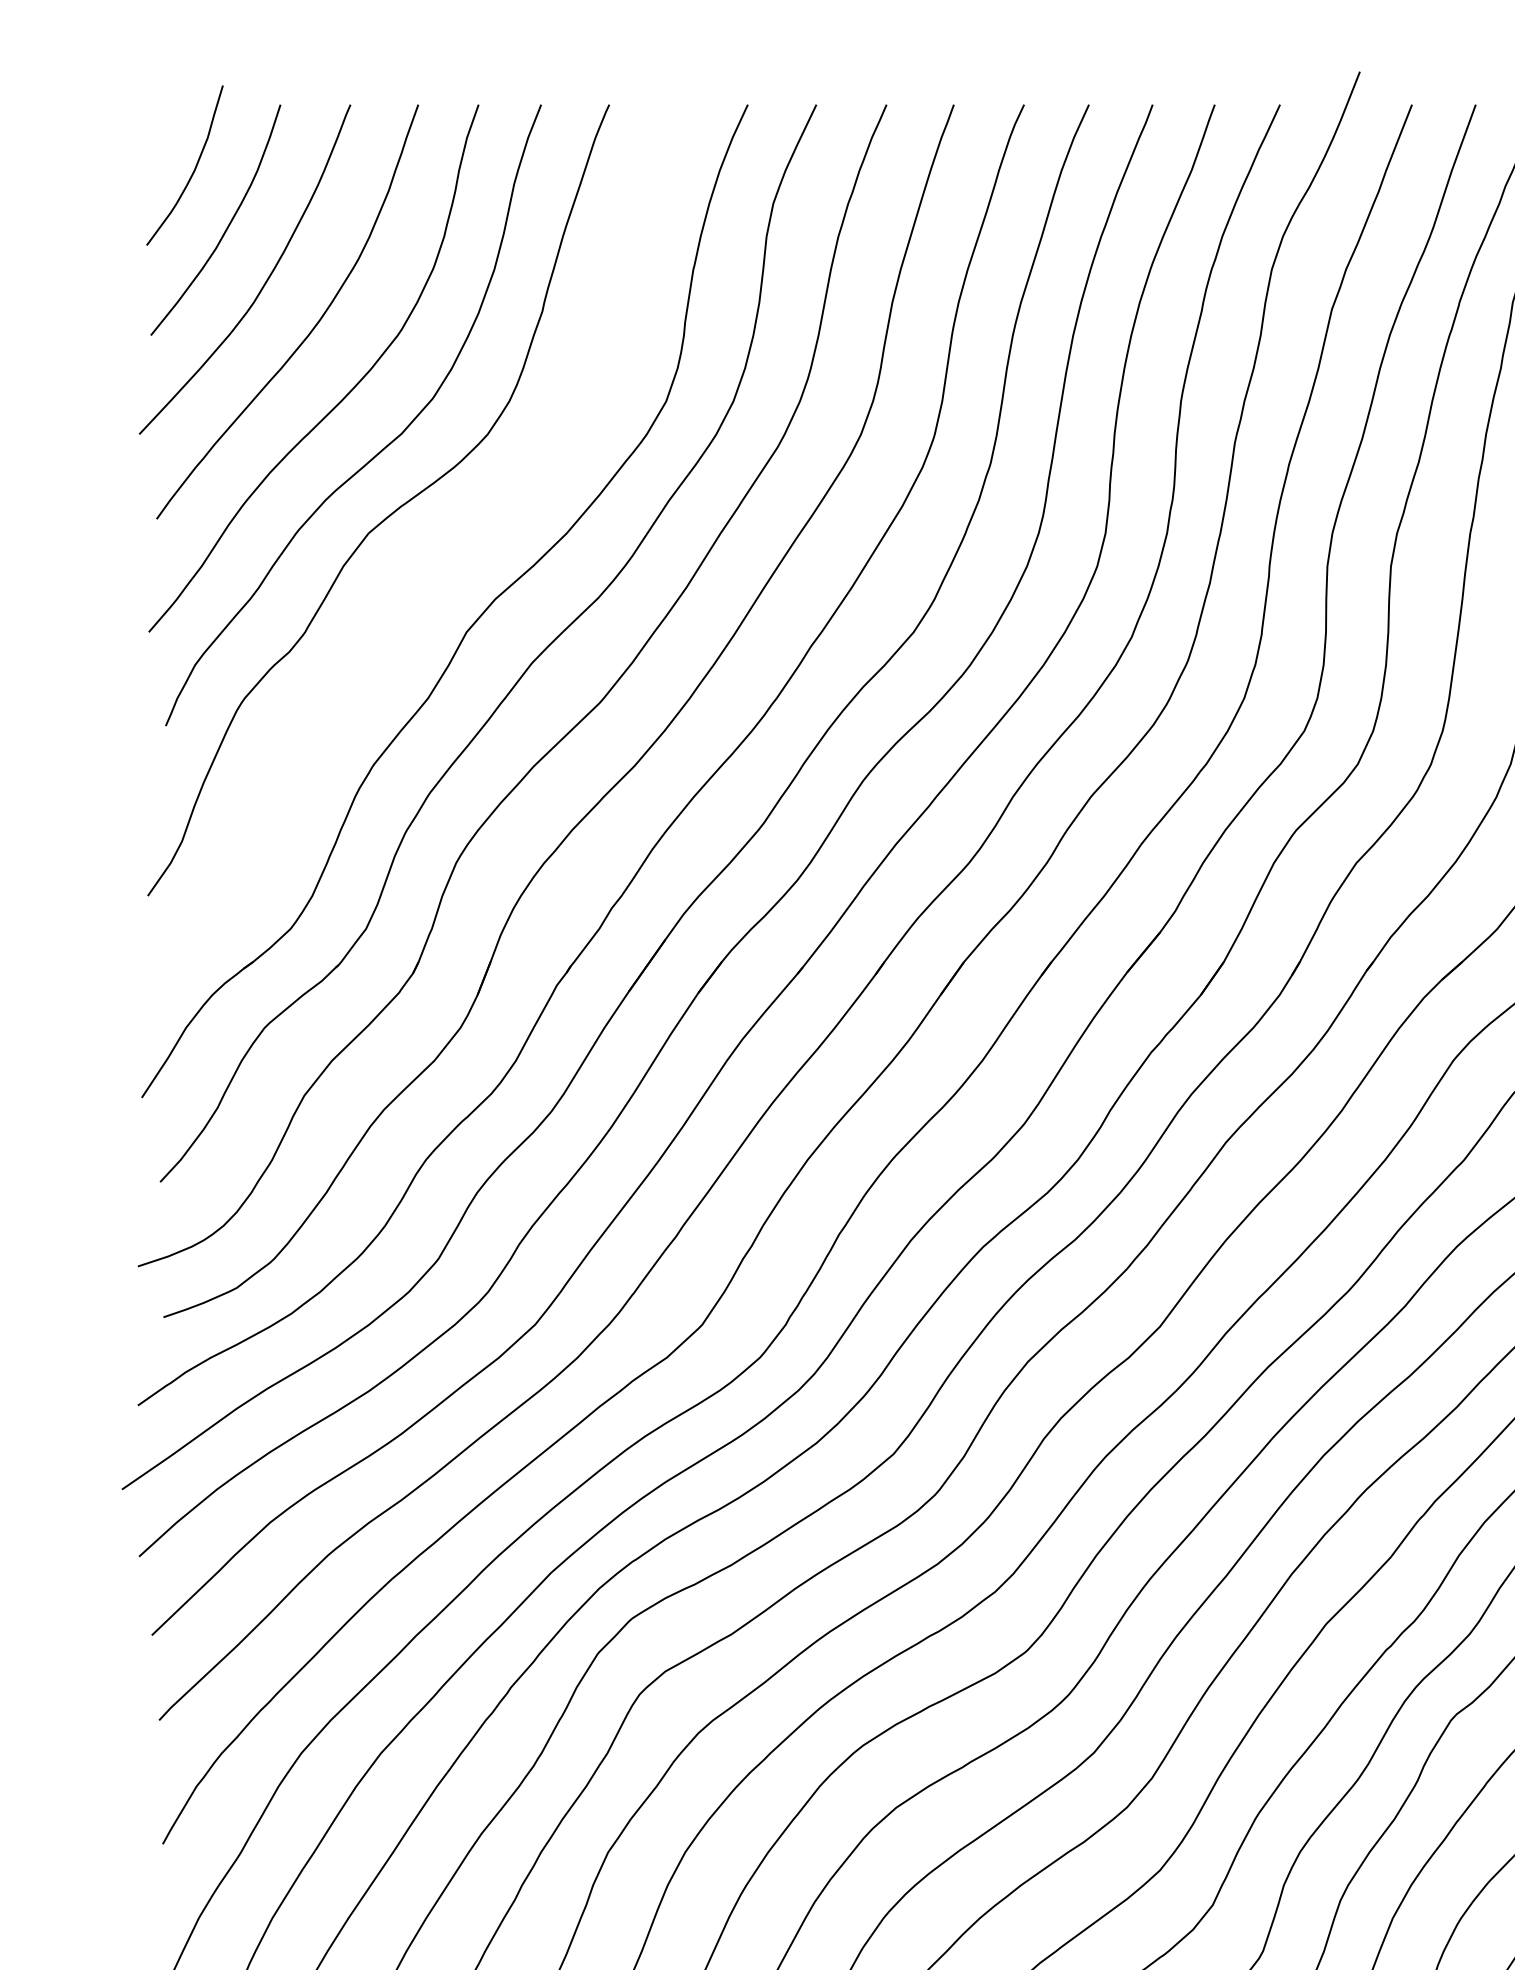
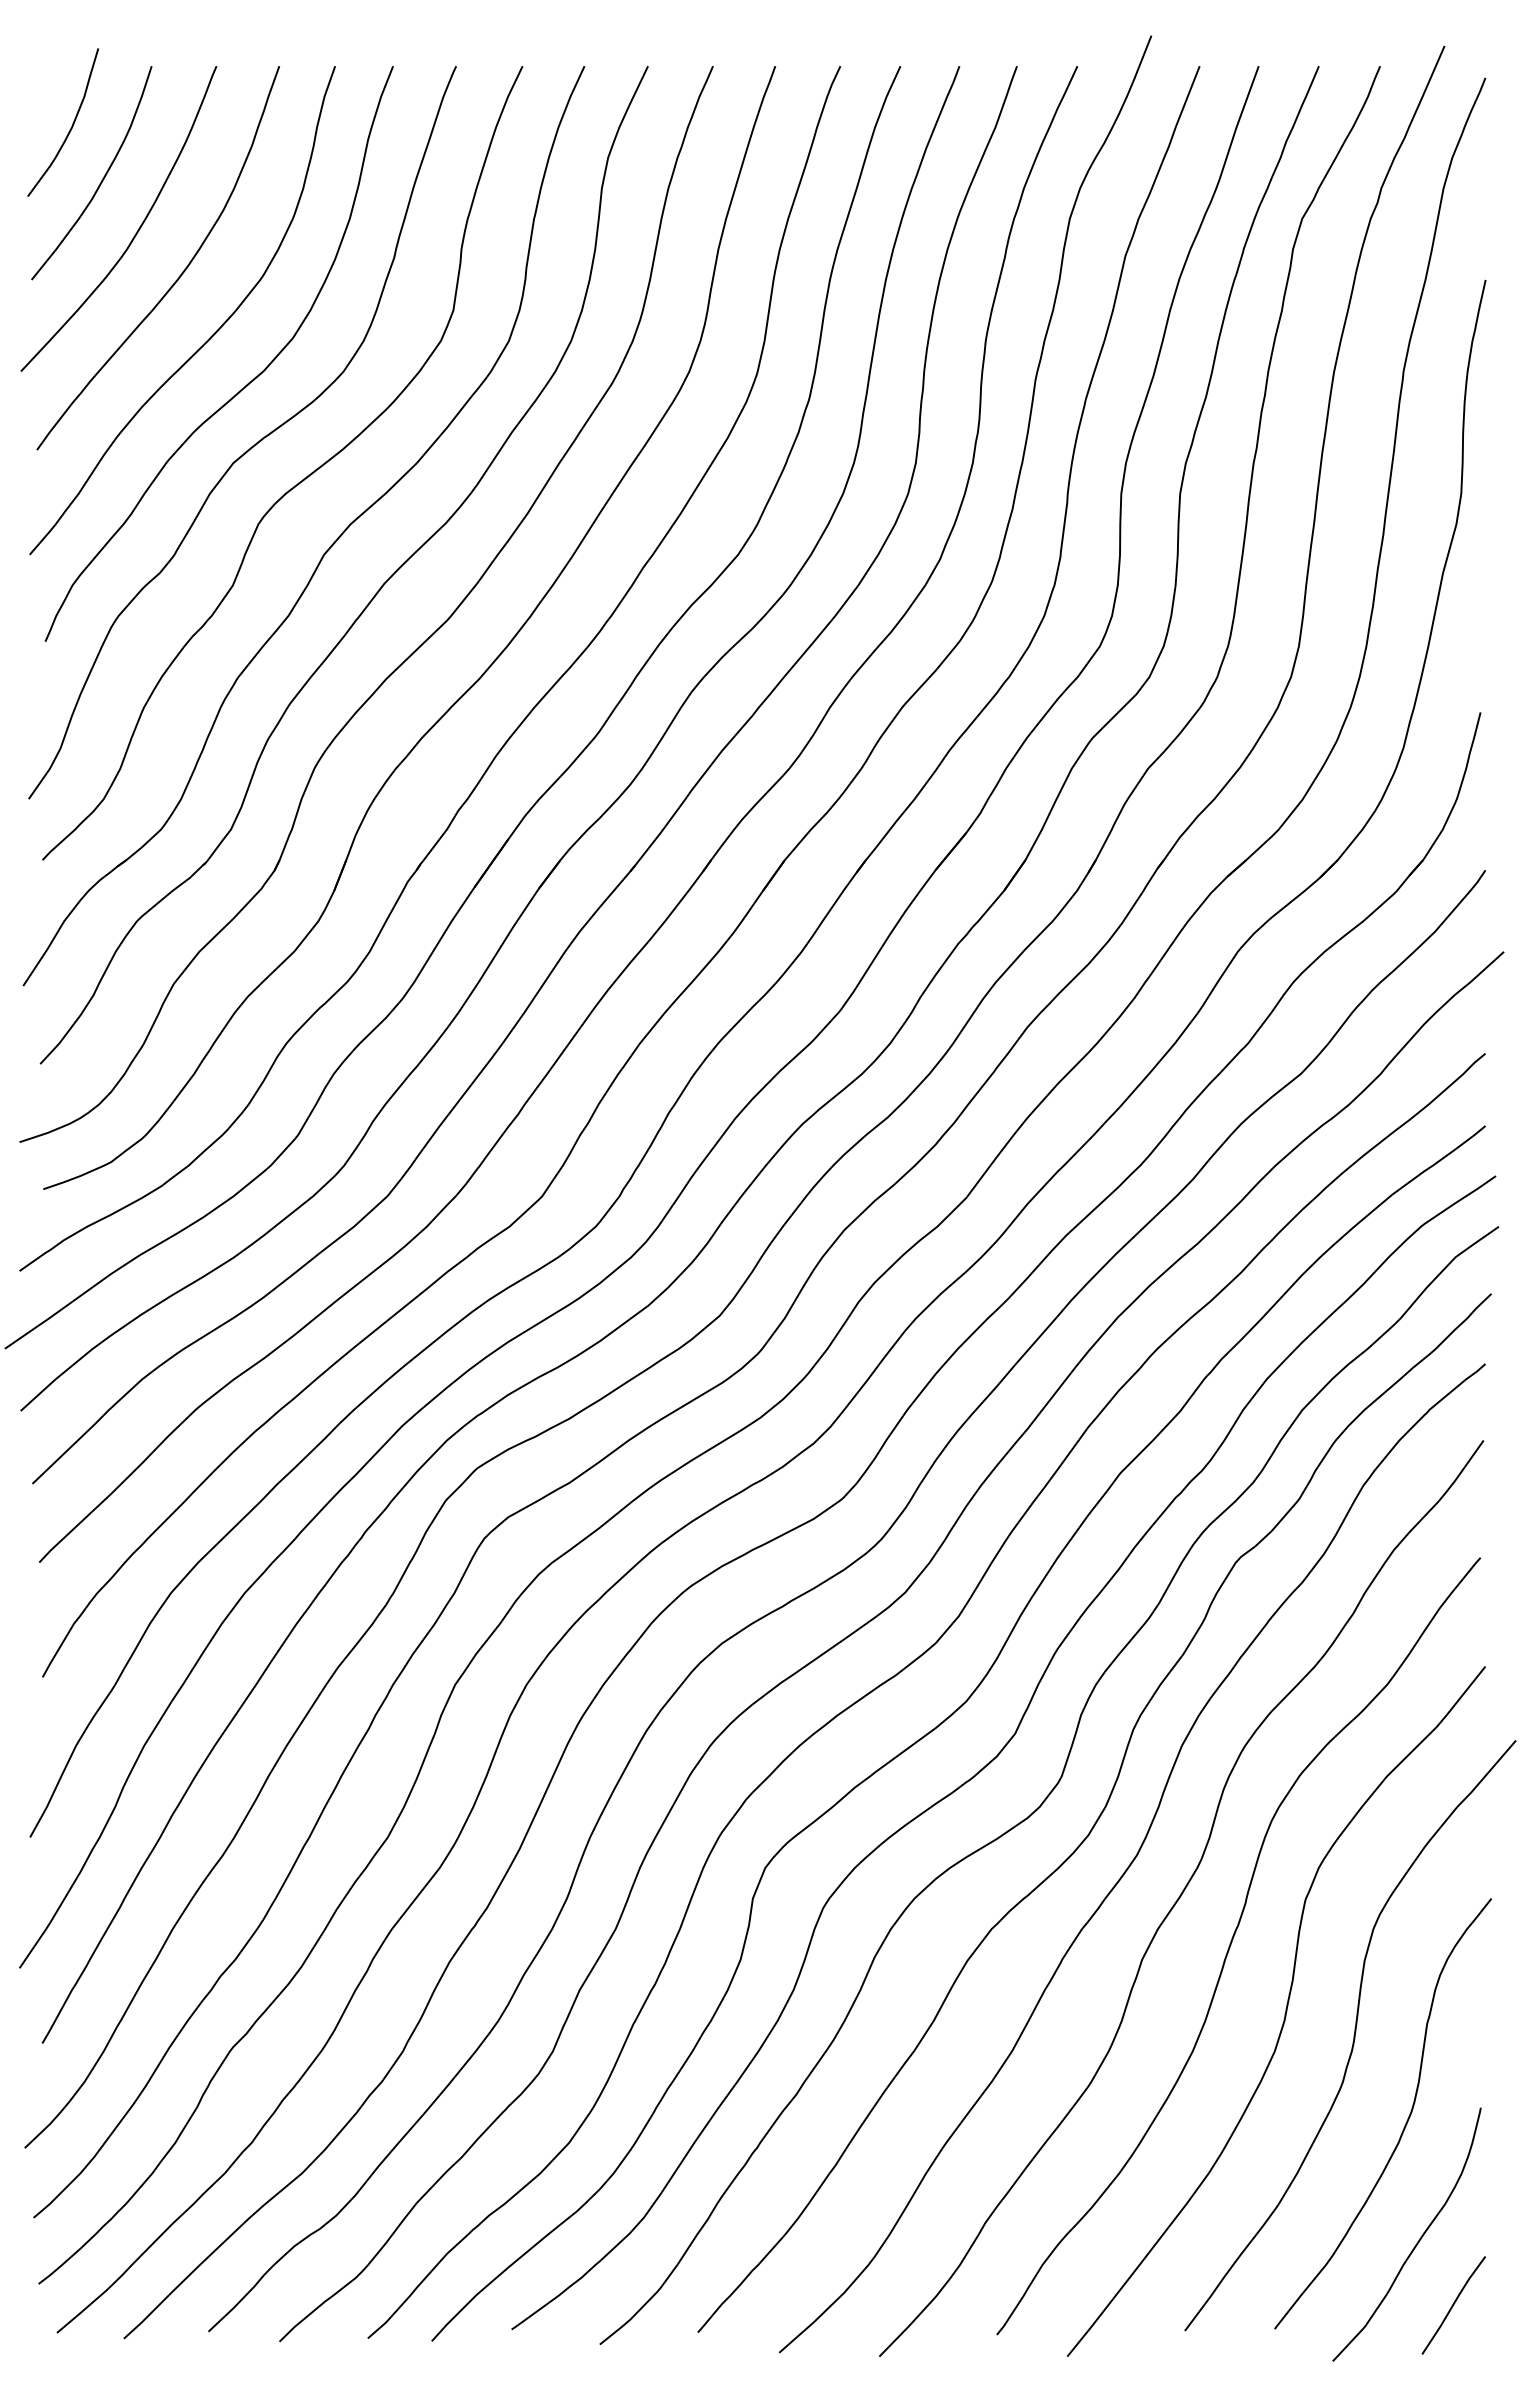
curve: (440, 553) -> (299, 481), added

